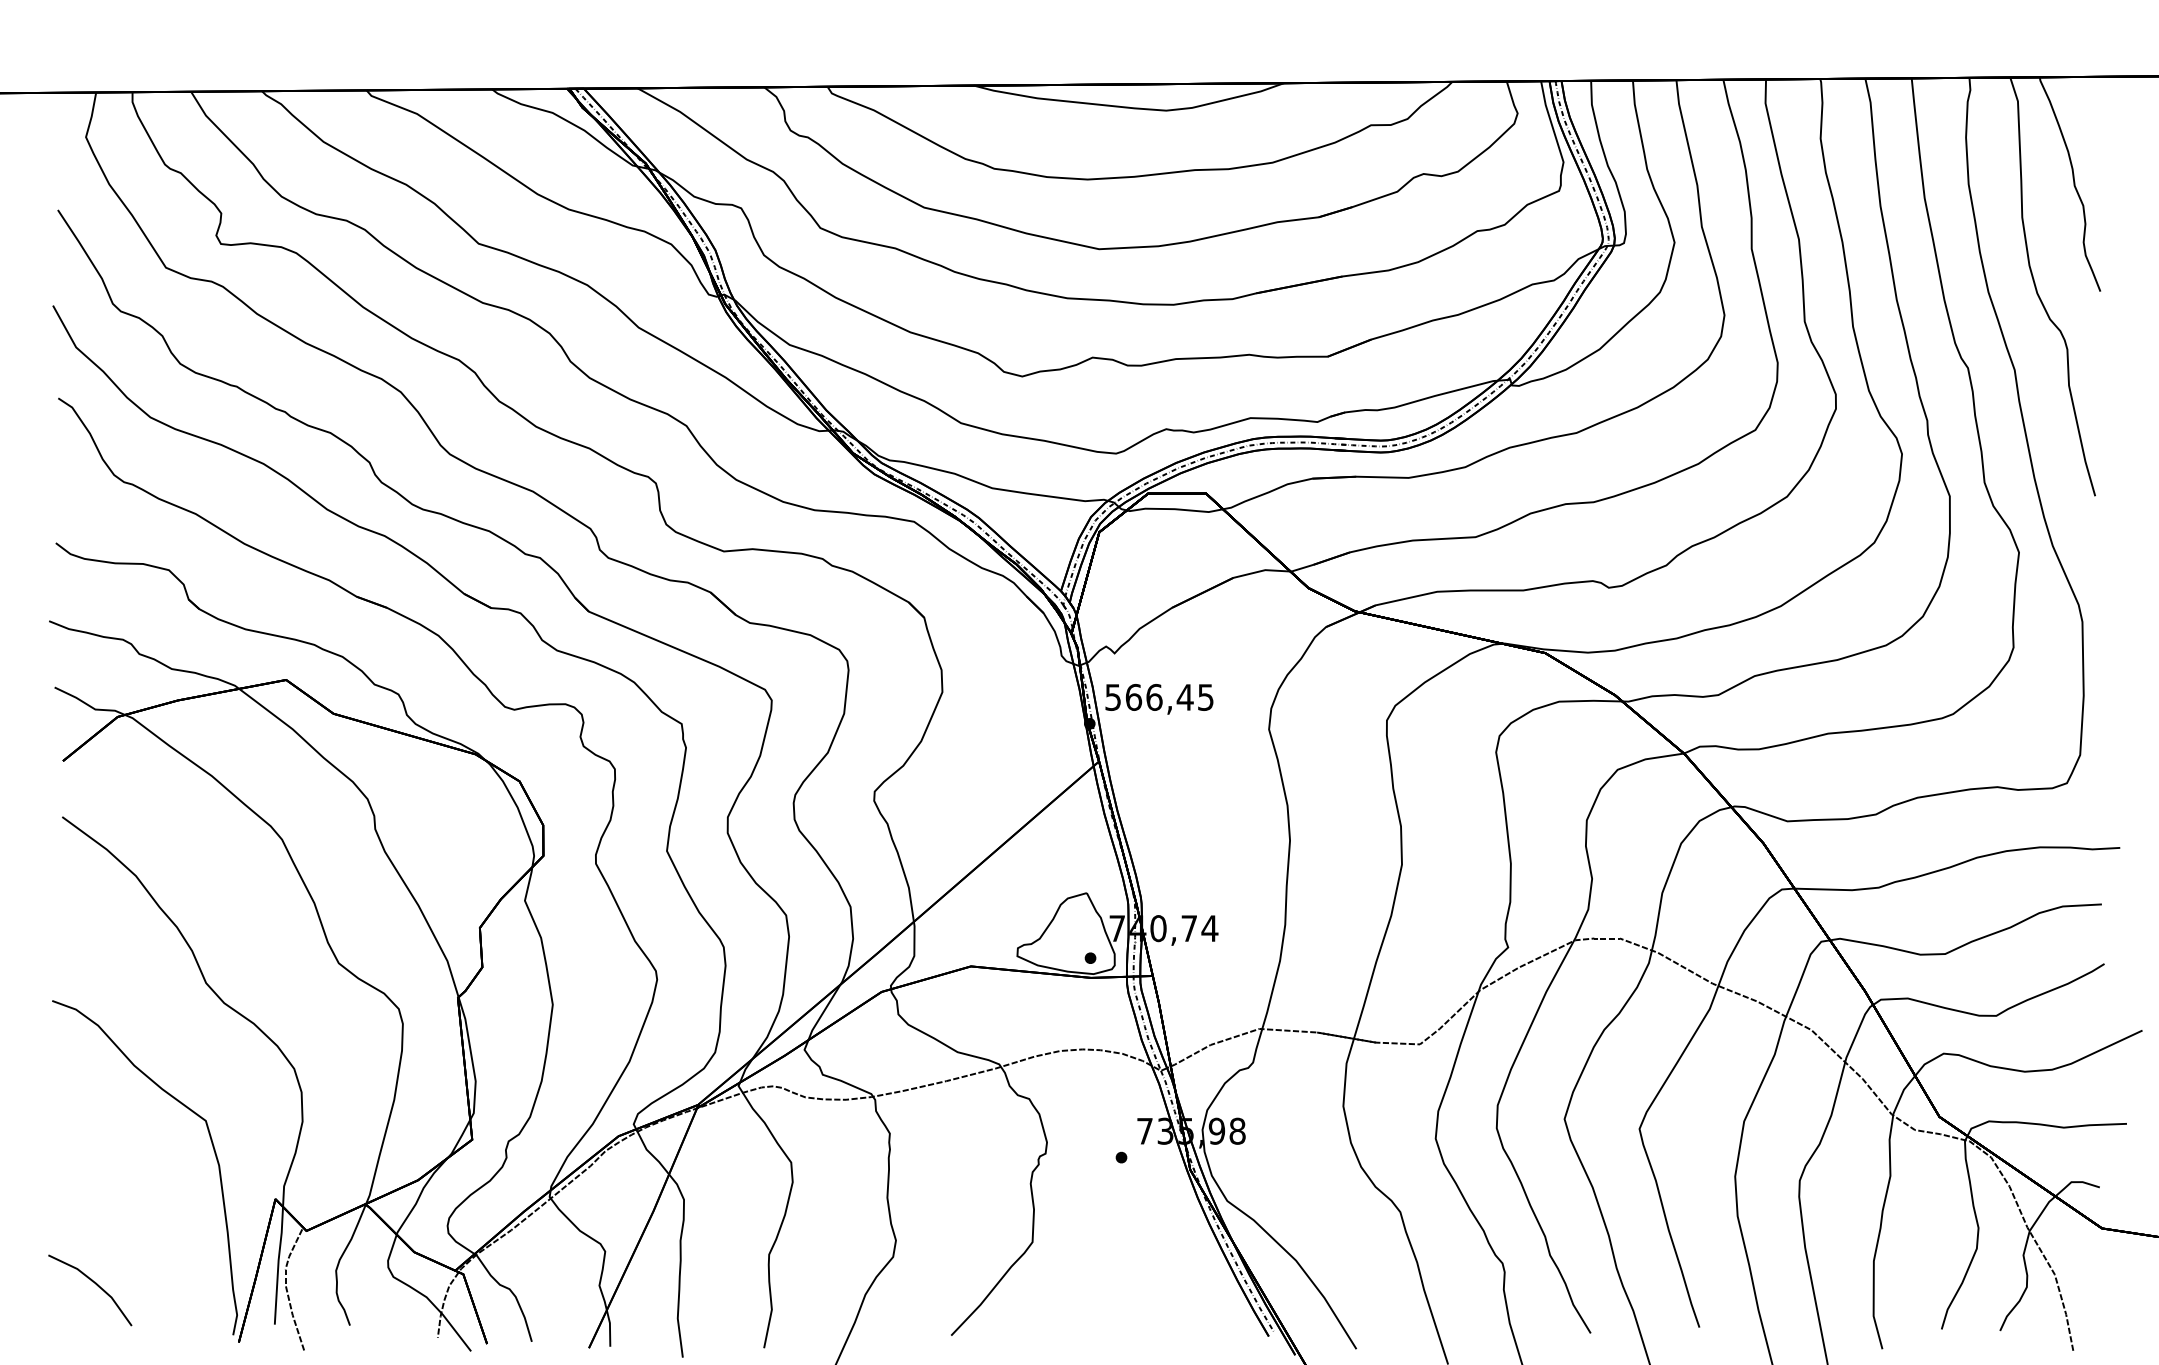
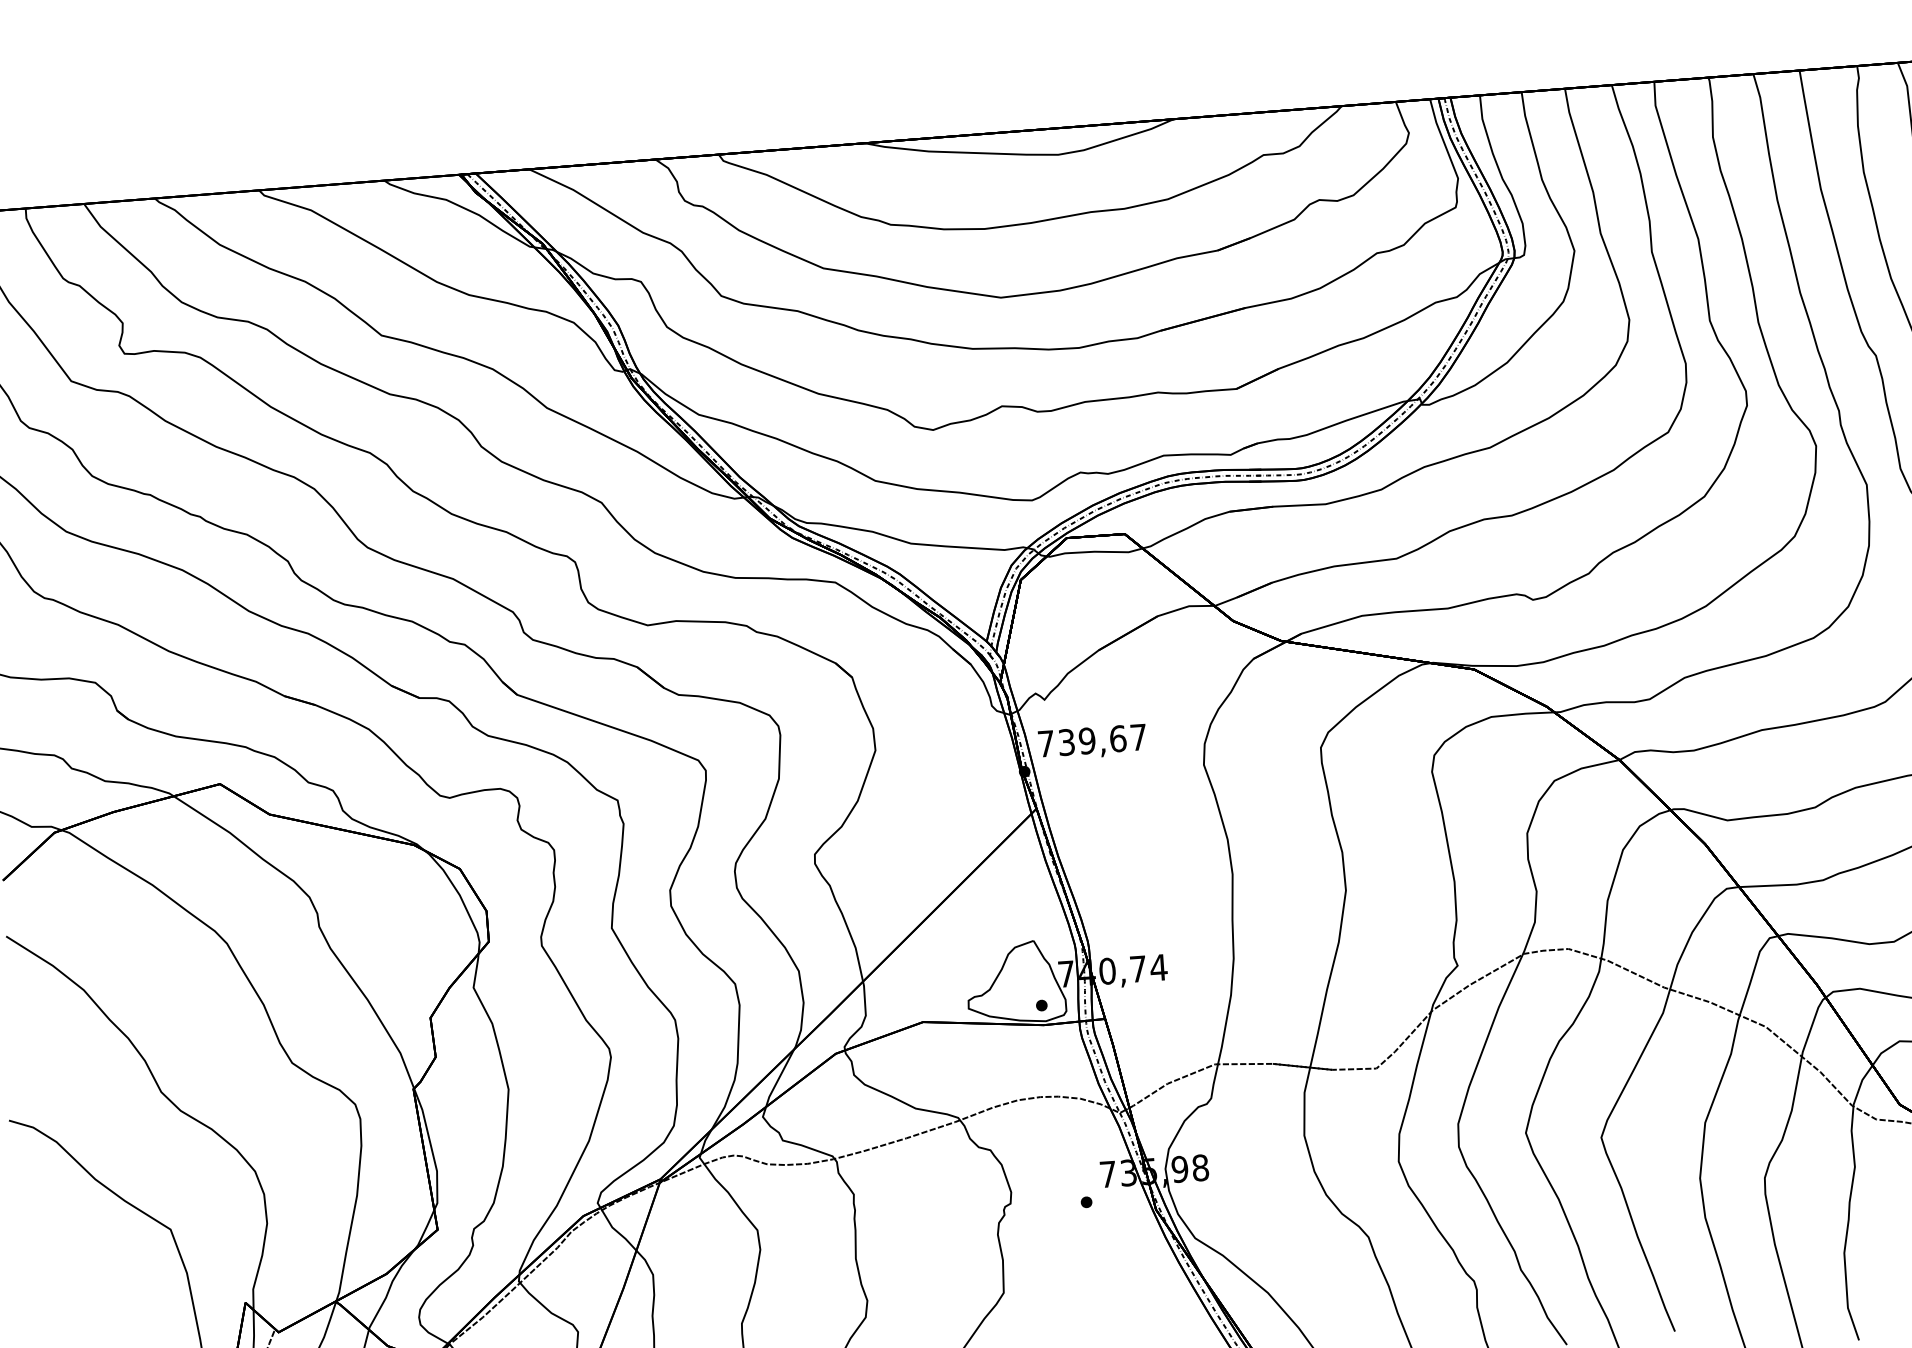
text: (1159, 696) -> (1092, 739), 566,45 -> 739,67

